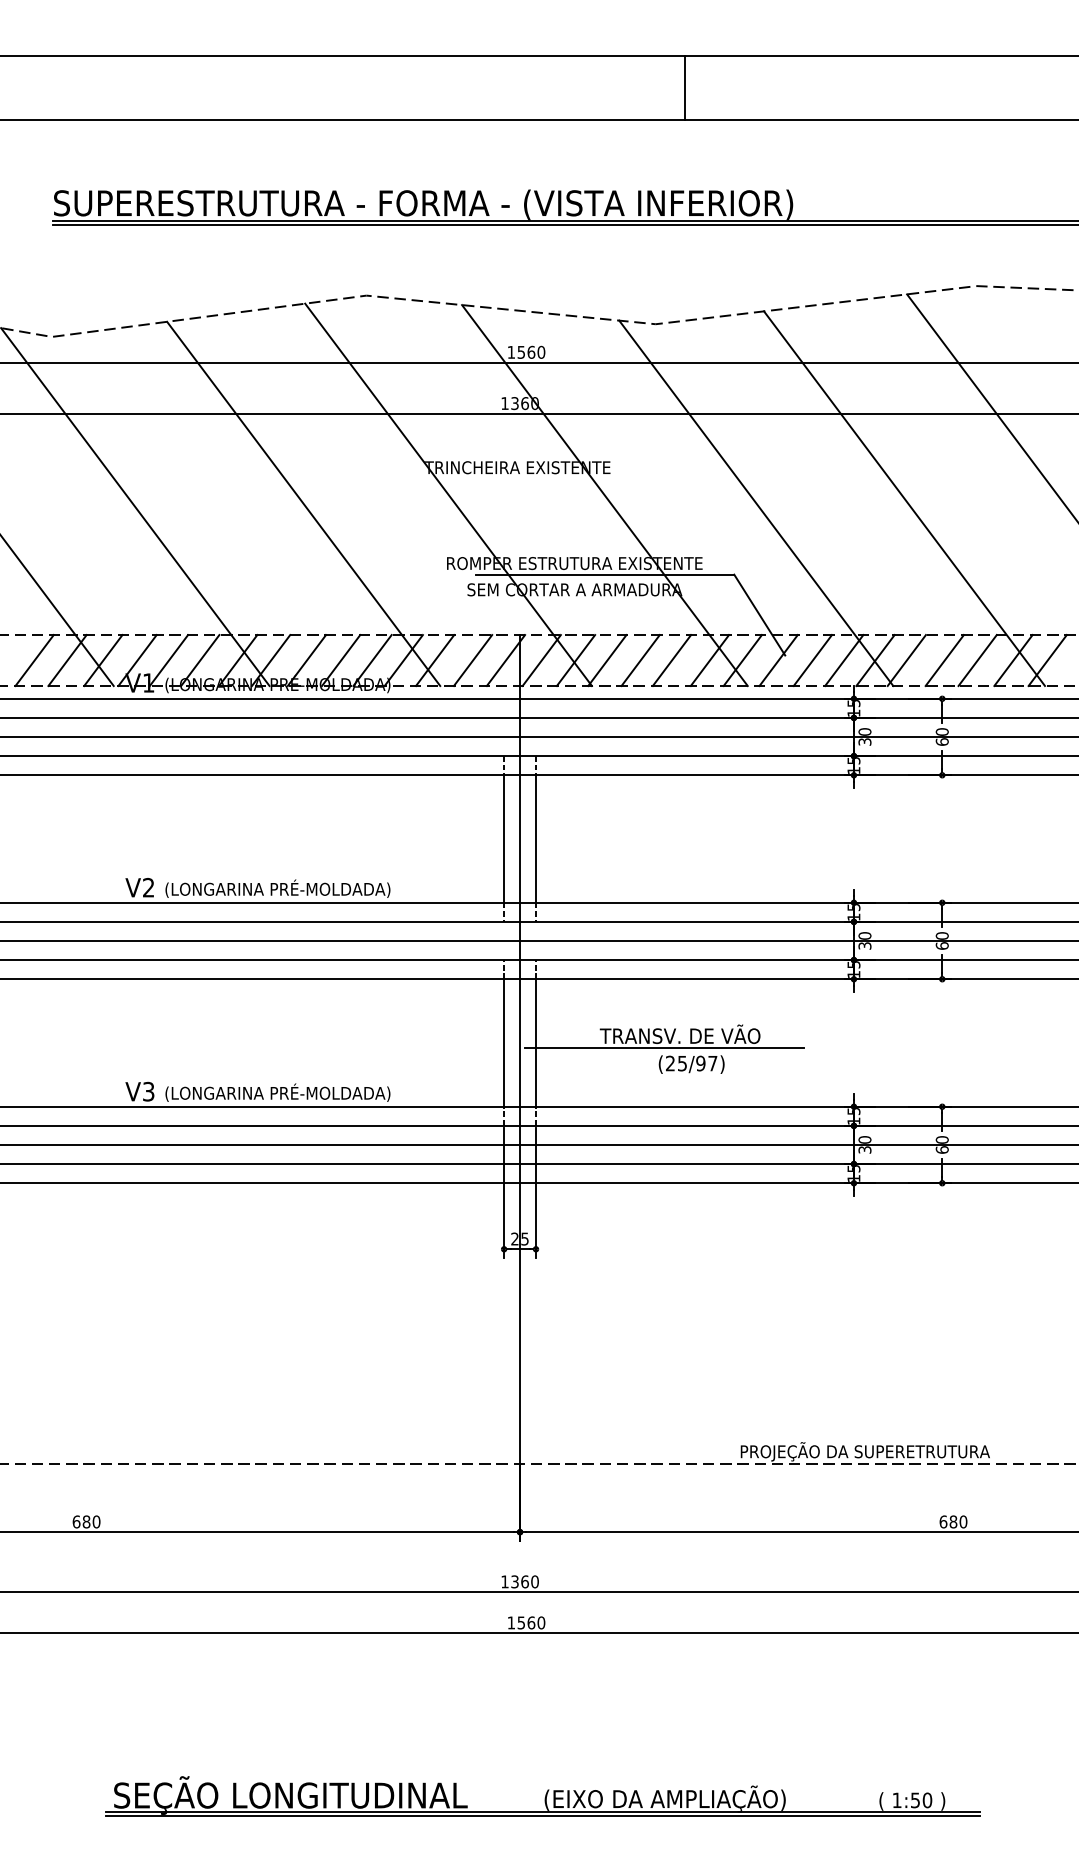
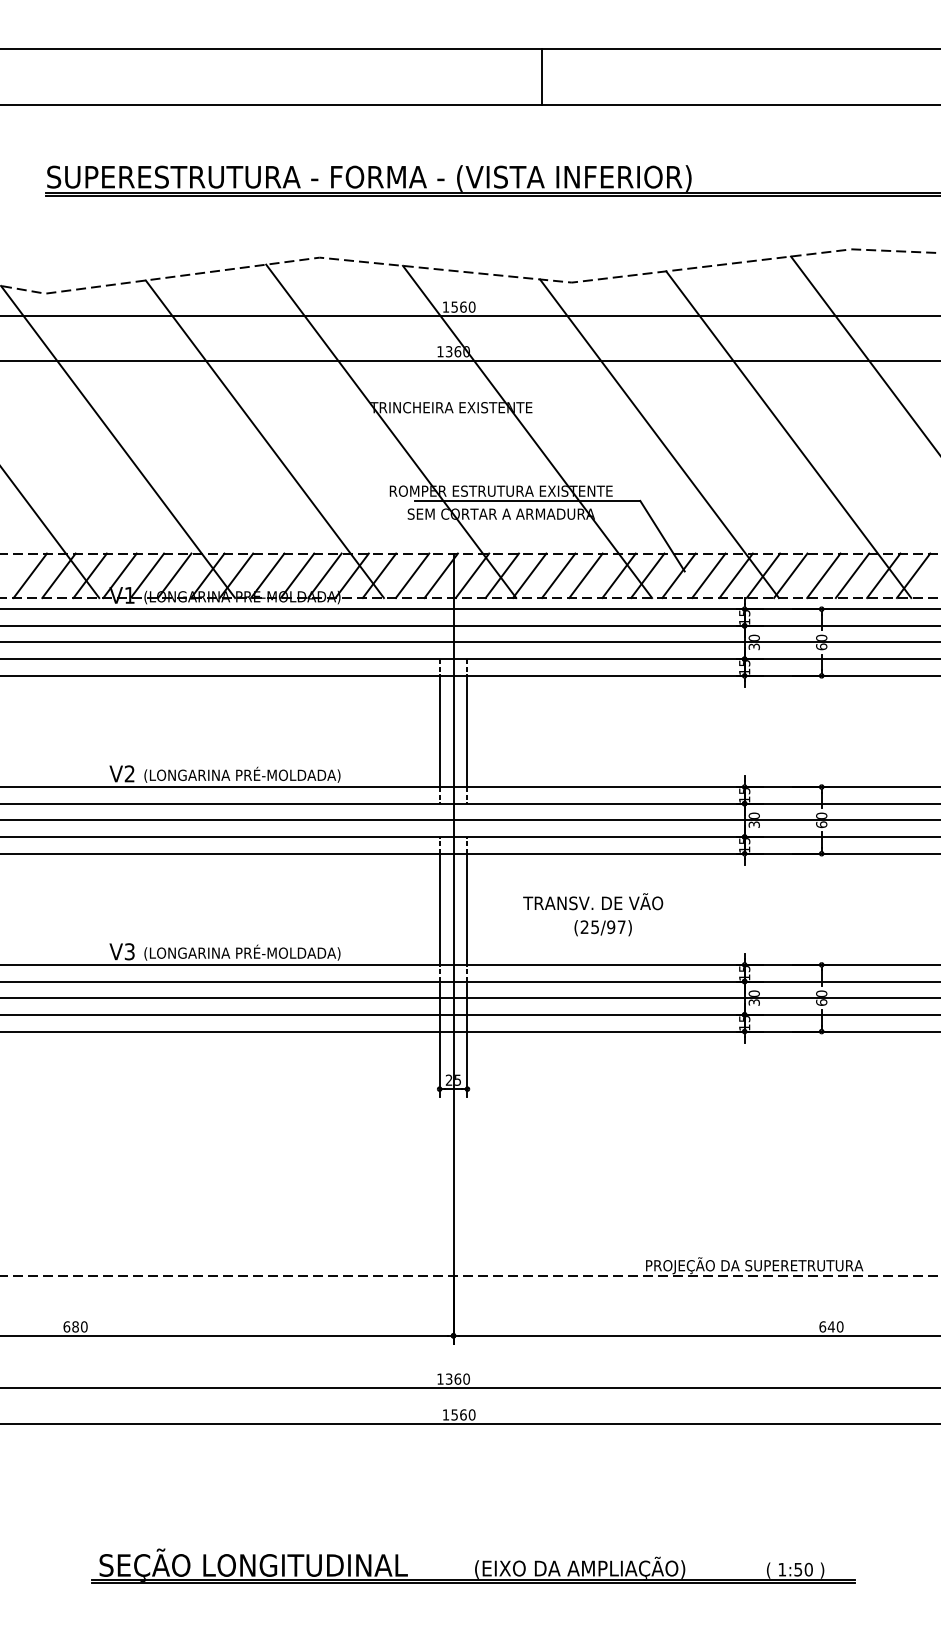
line: (685, 87) -> (542, 76), moved
line: (664, 1047) -> (579, 913), removed
text: (952, 1521) -> (830, 1326), 680 -> 640

